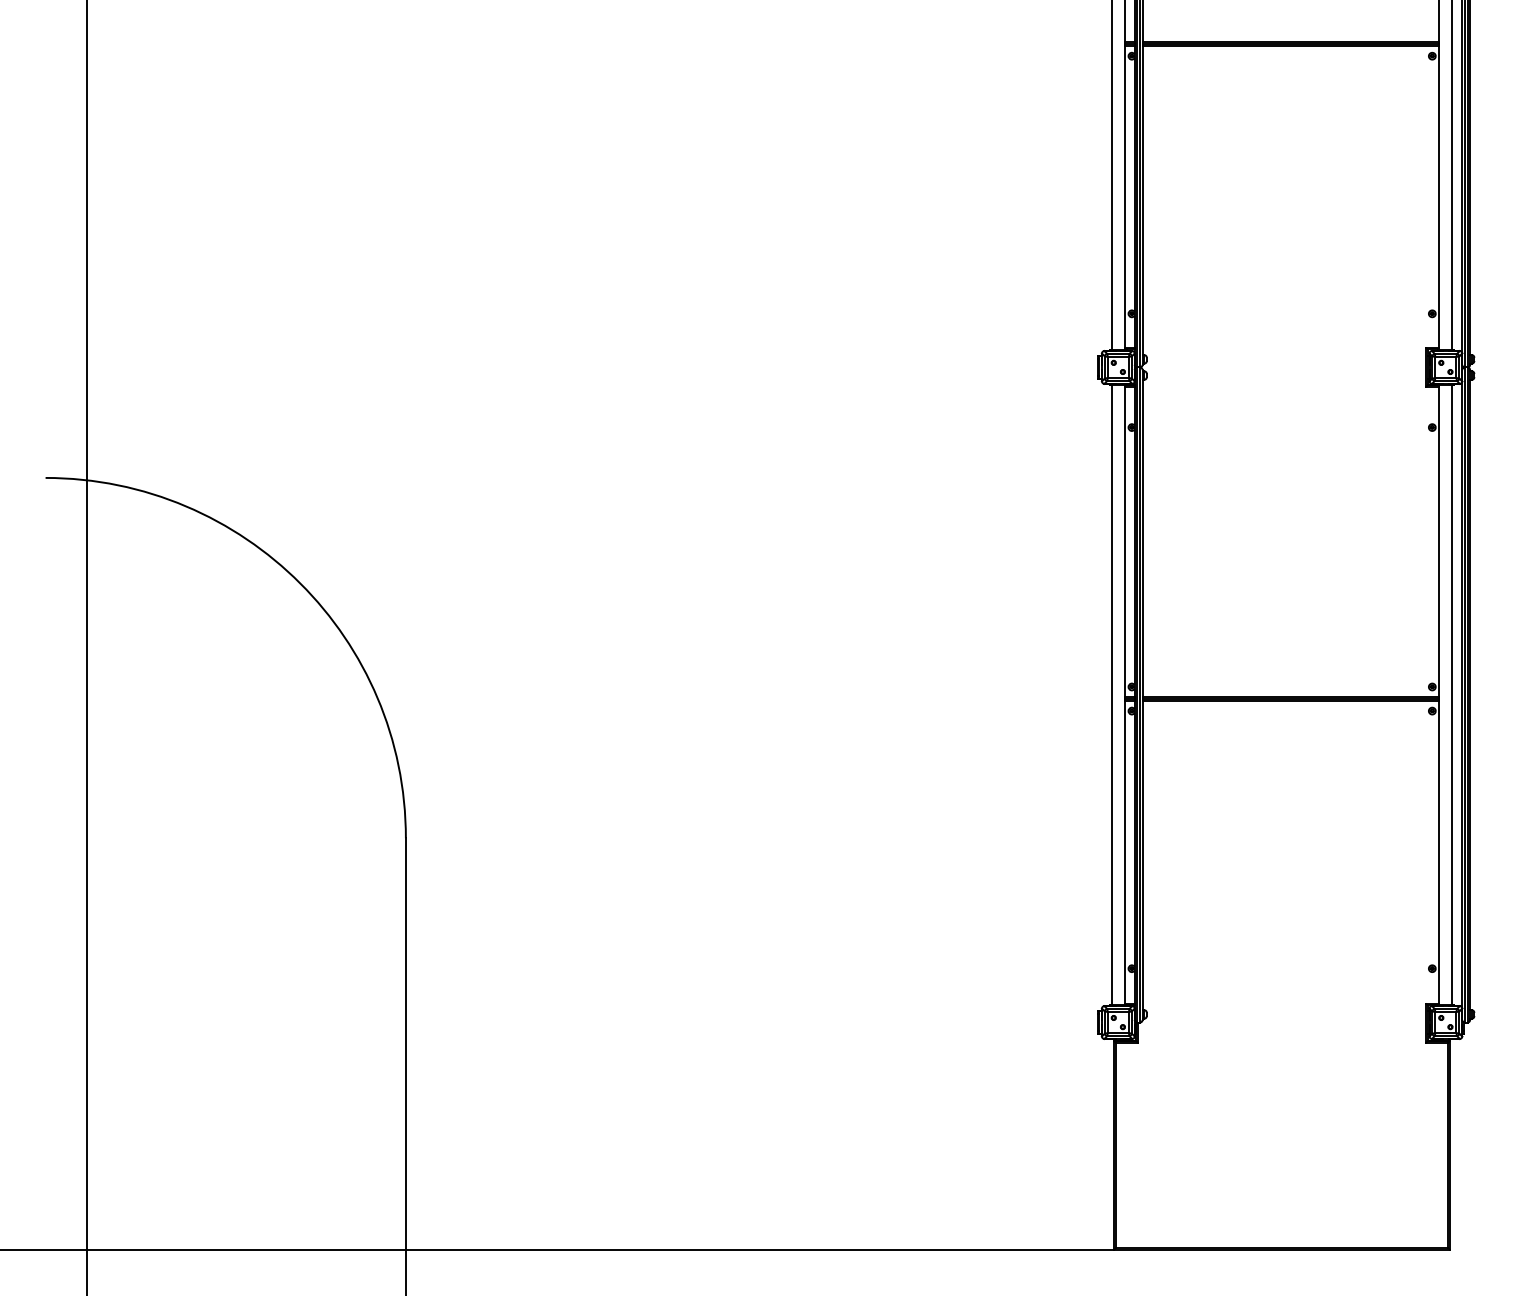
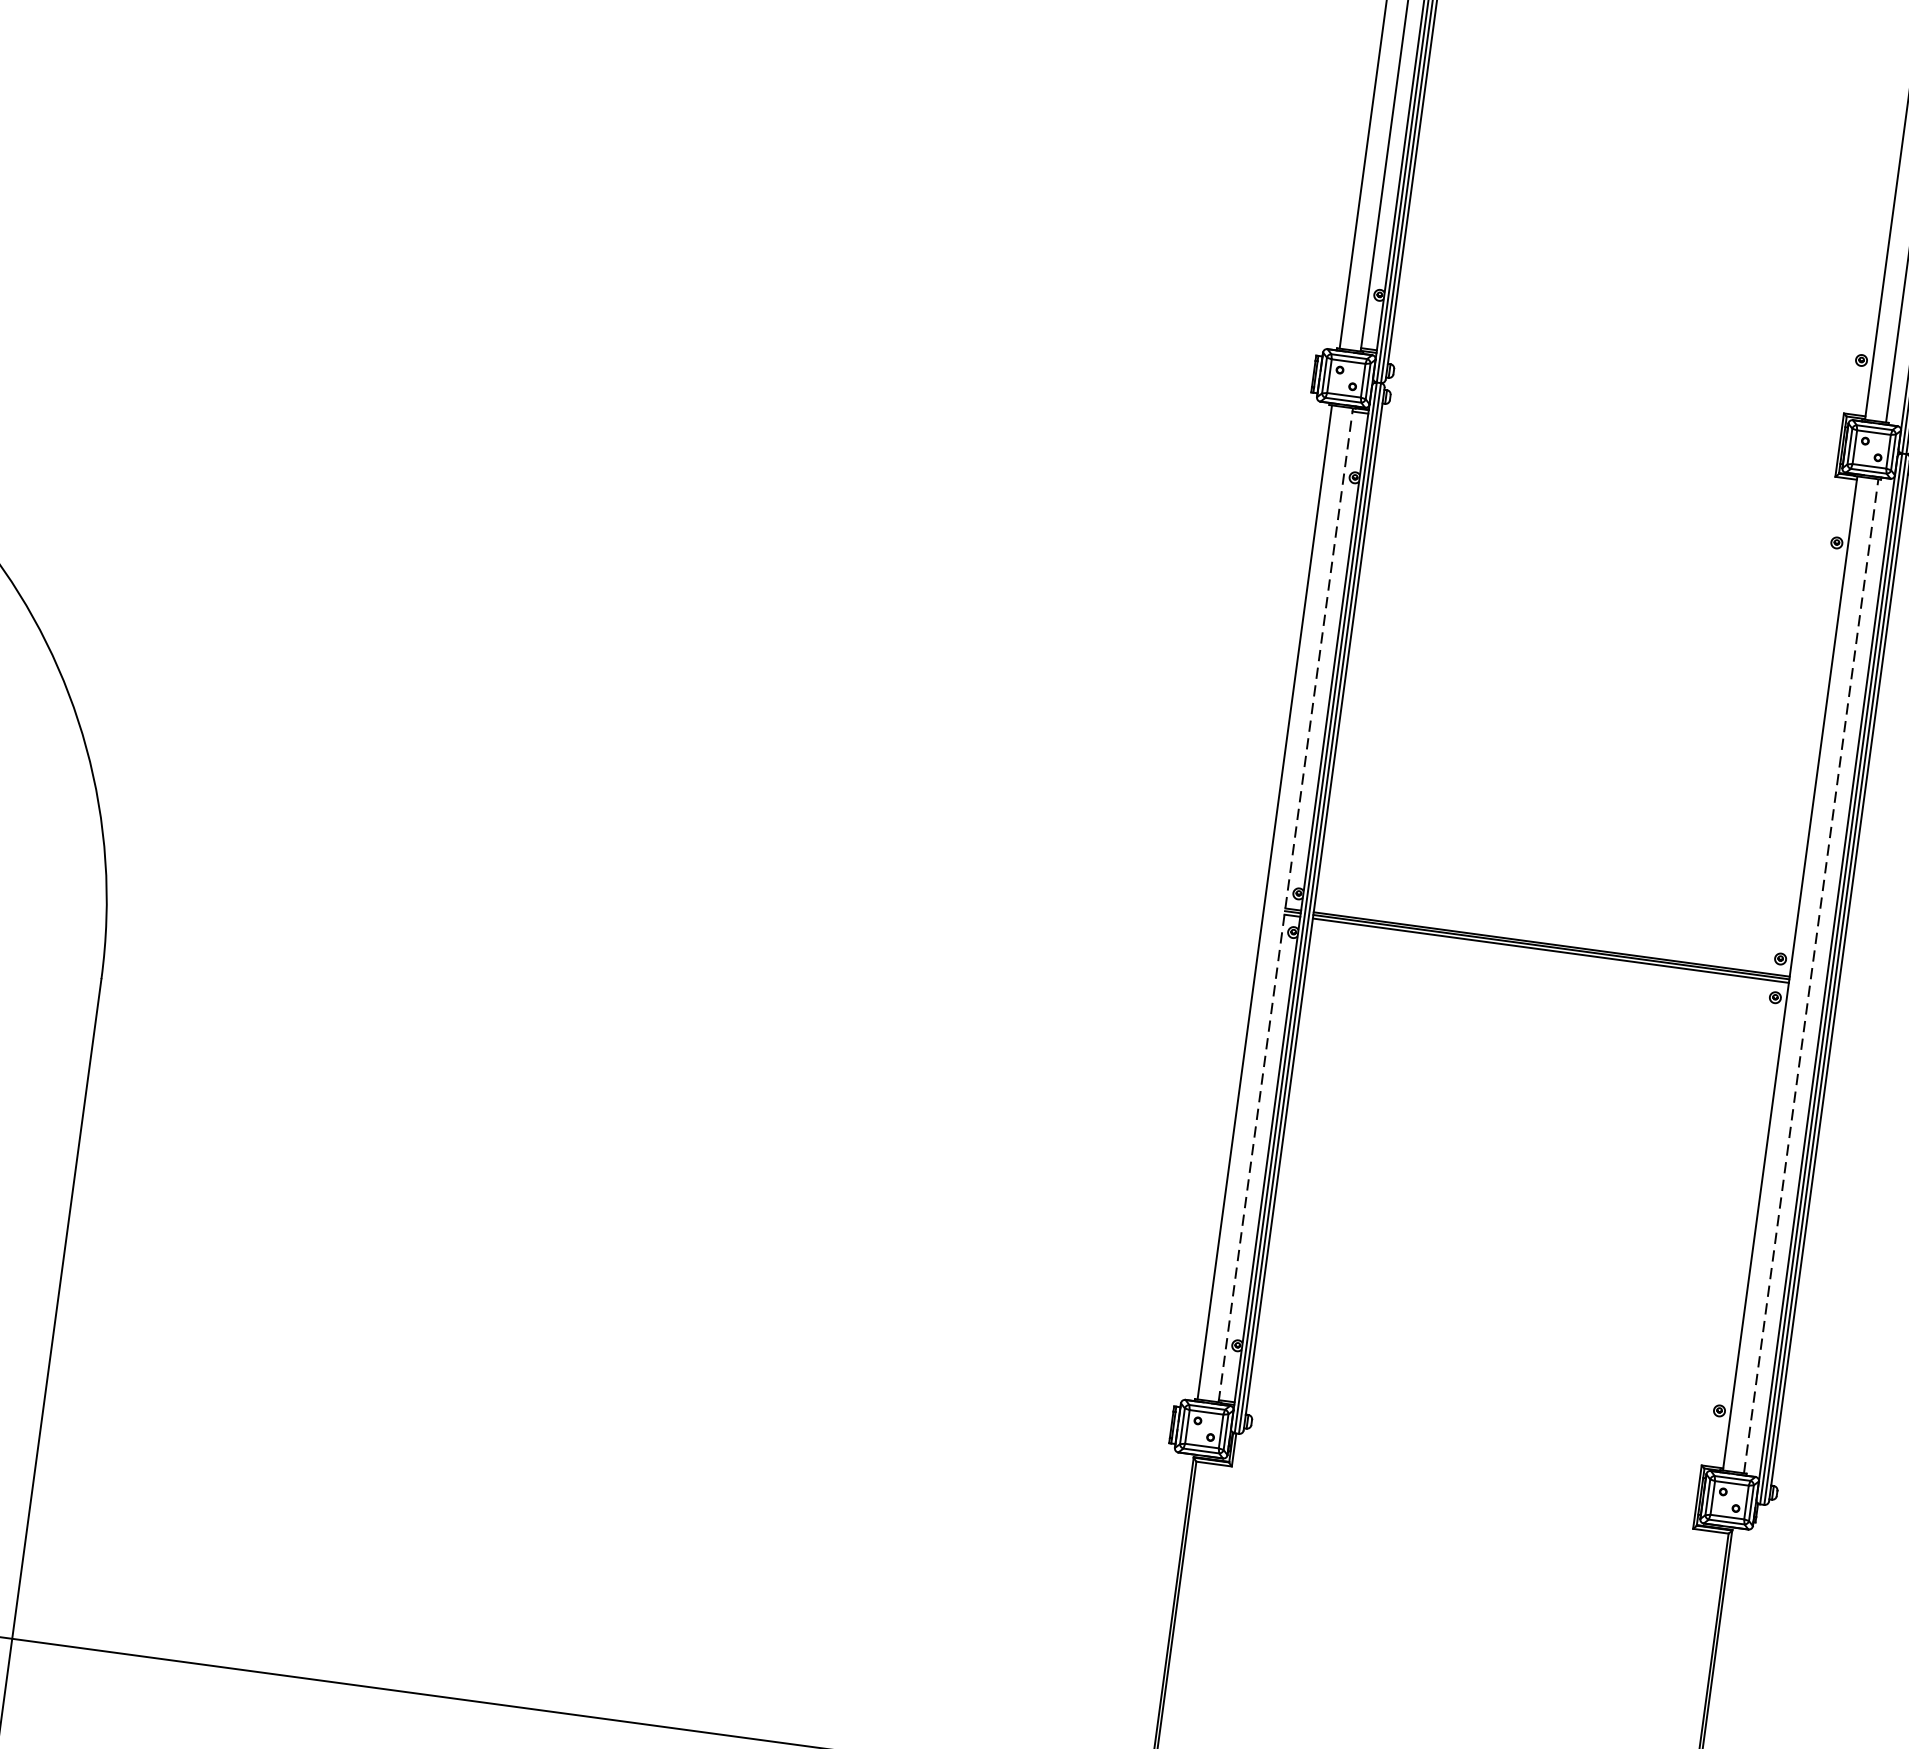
line: (1124, 695) -> (1285, 905), solid -> dashed
line: (1452, 695) -> (1811, 977), solid -> dashed

